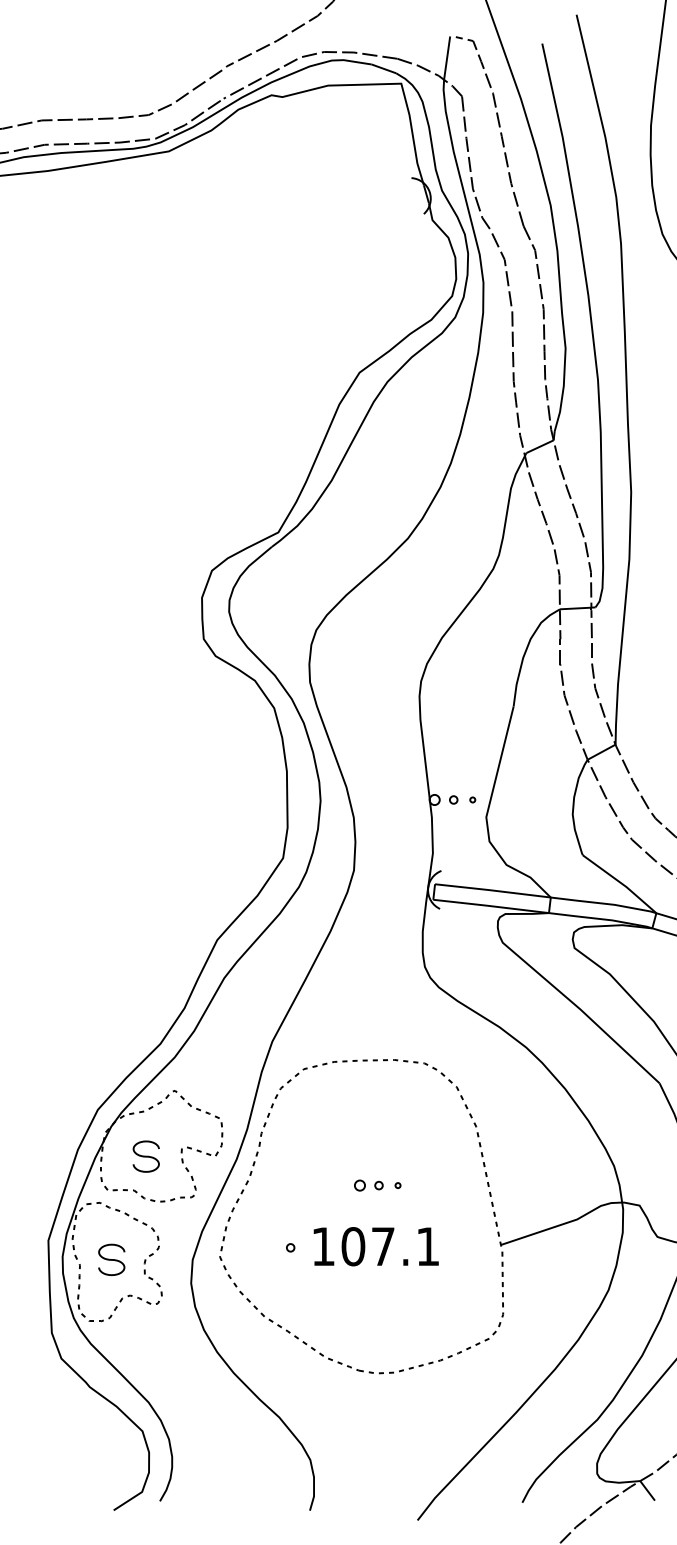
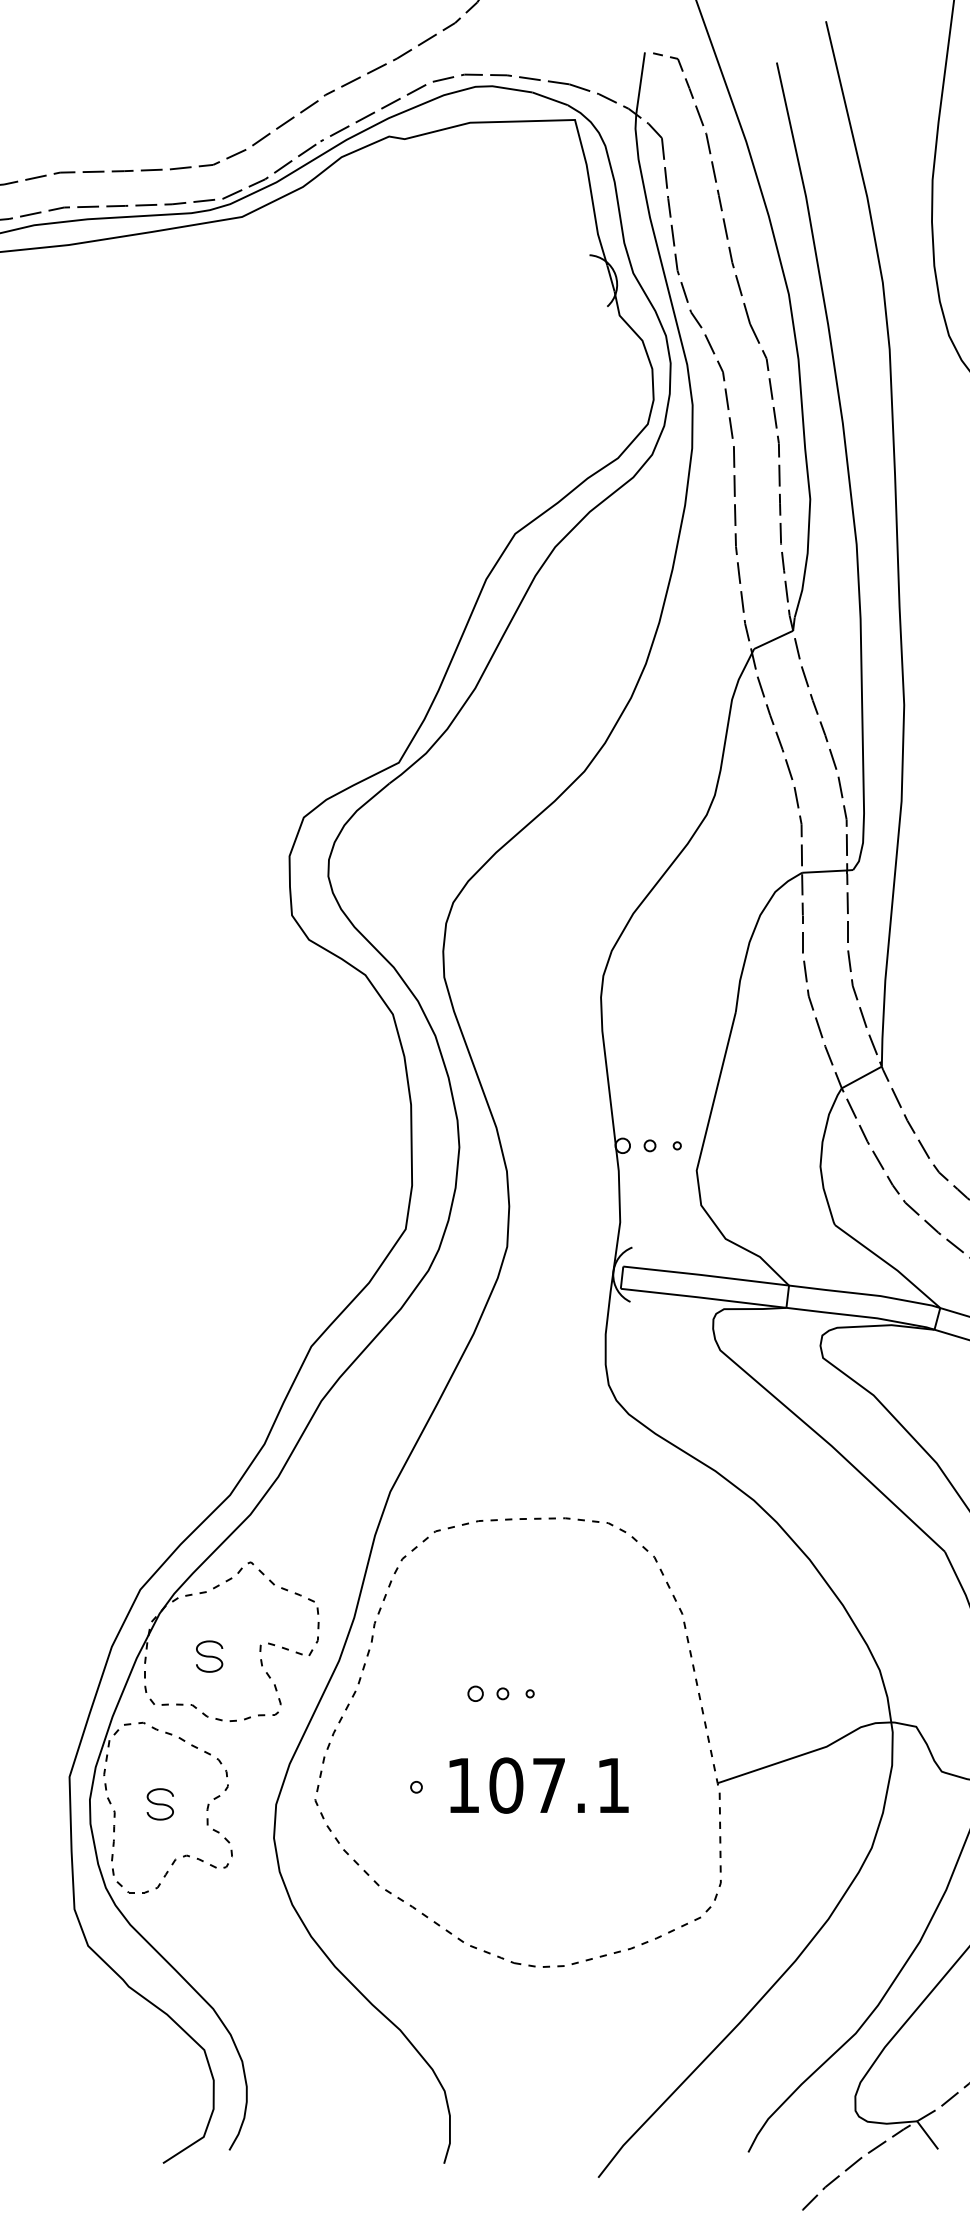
part: (145, 1156) -> (208, 1656), size x0.7
part: (377, 1185) -> (500, 1693), moved
part: (111, 1259) -> (159, 1803), size x0.7

